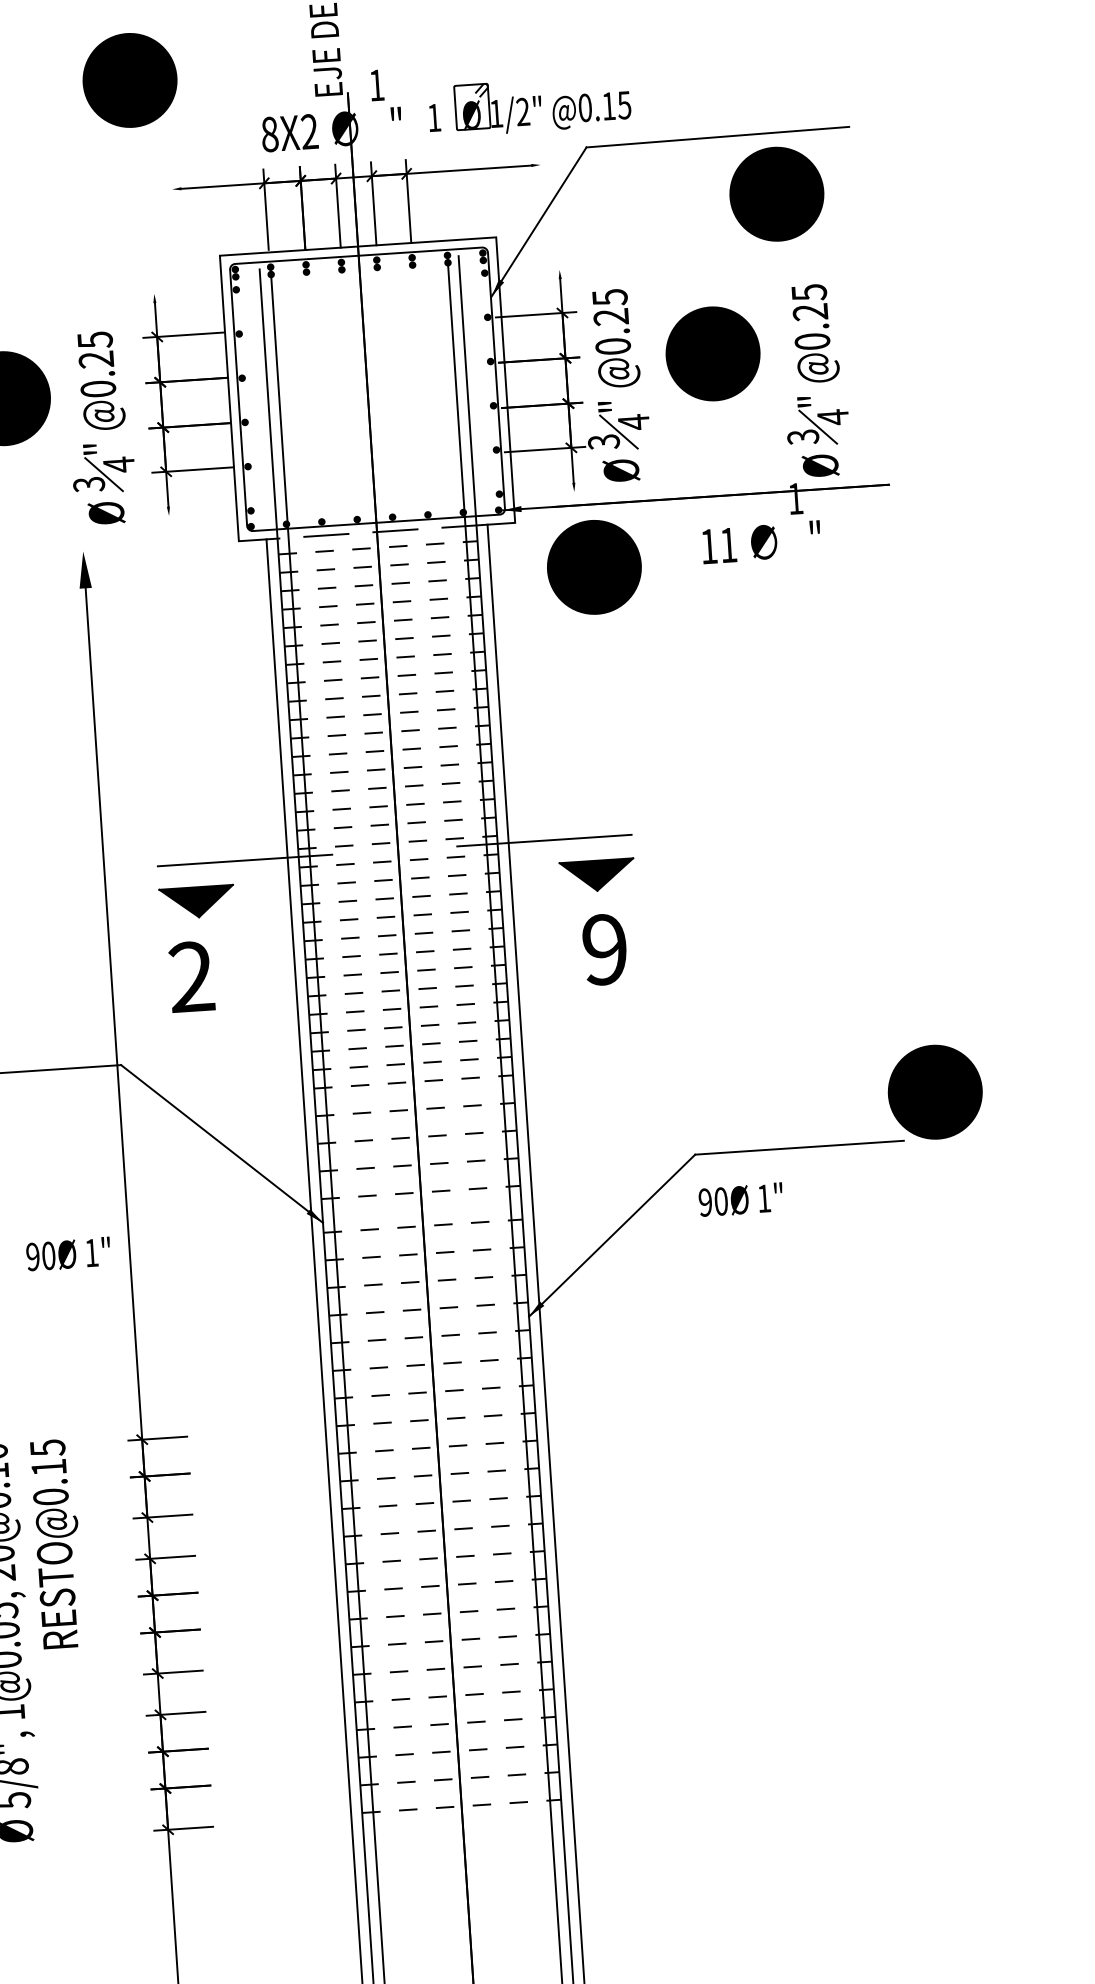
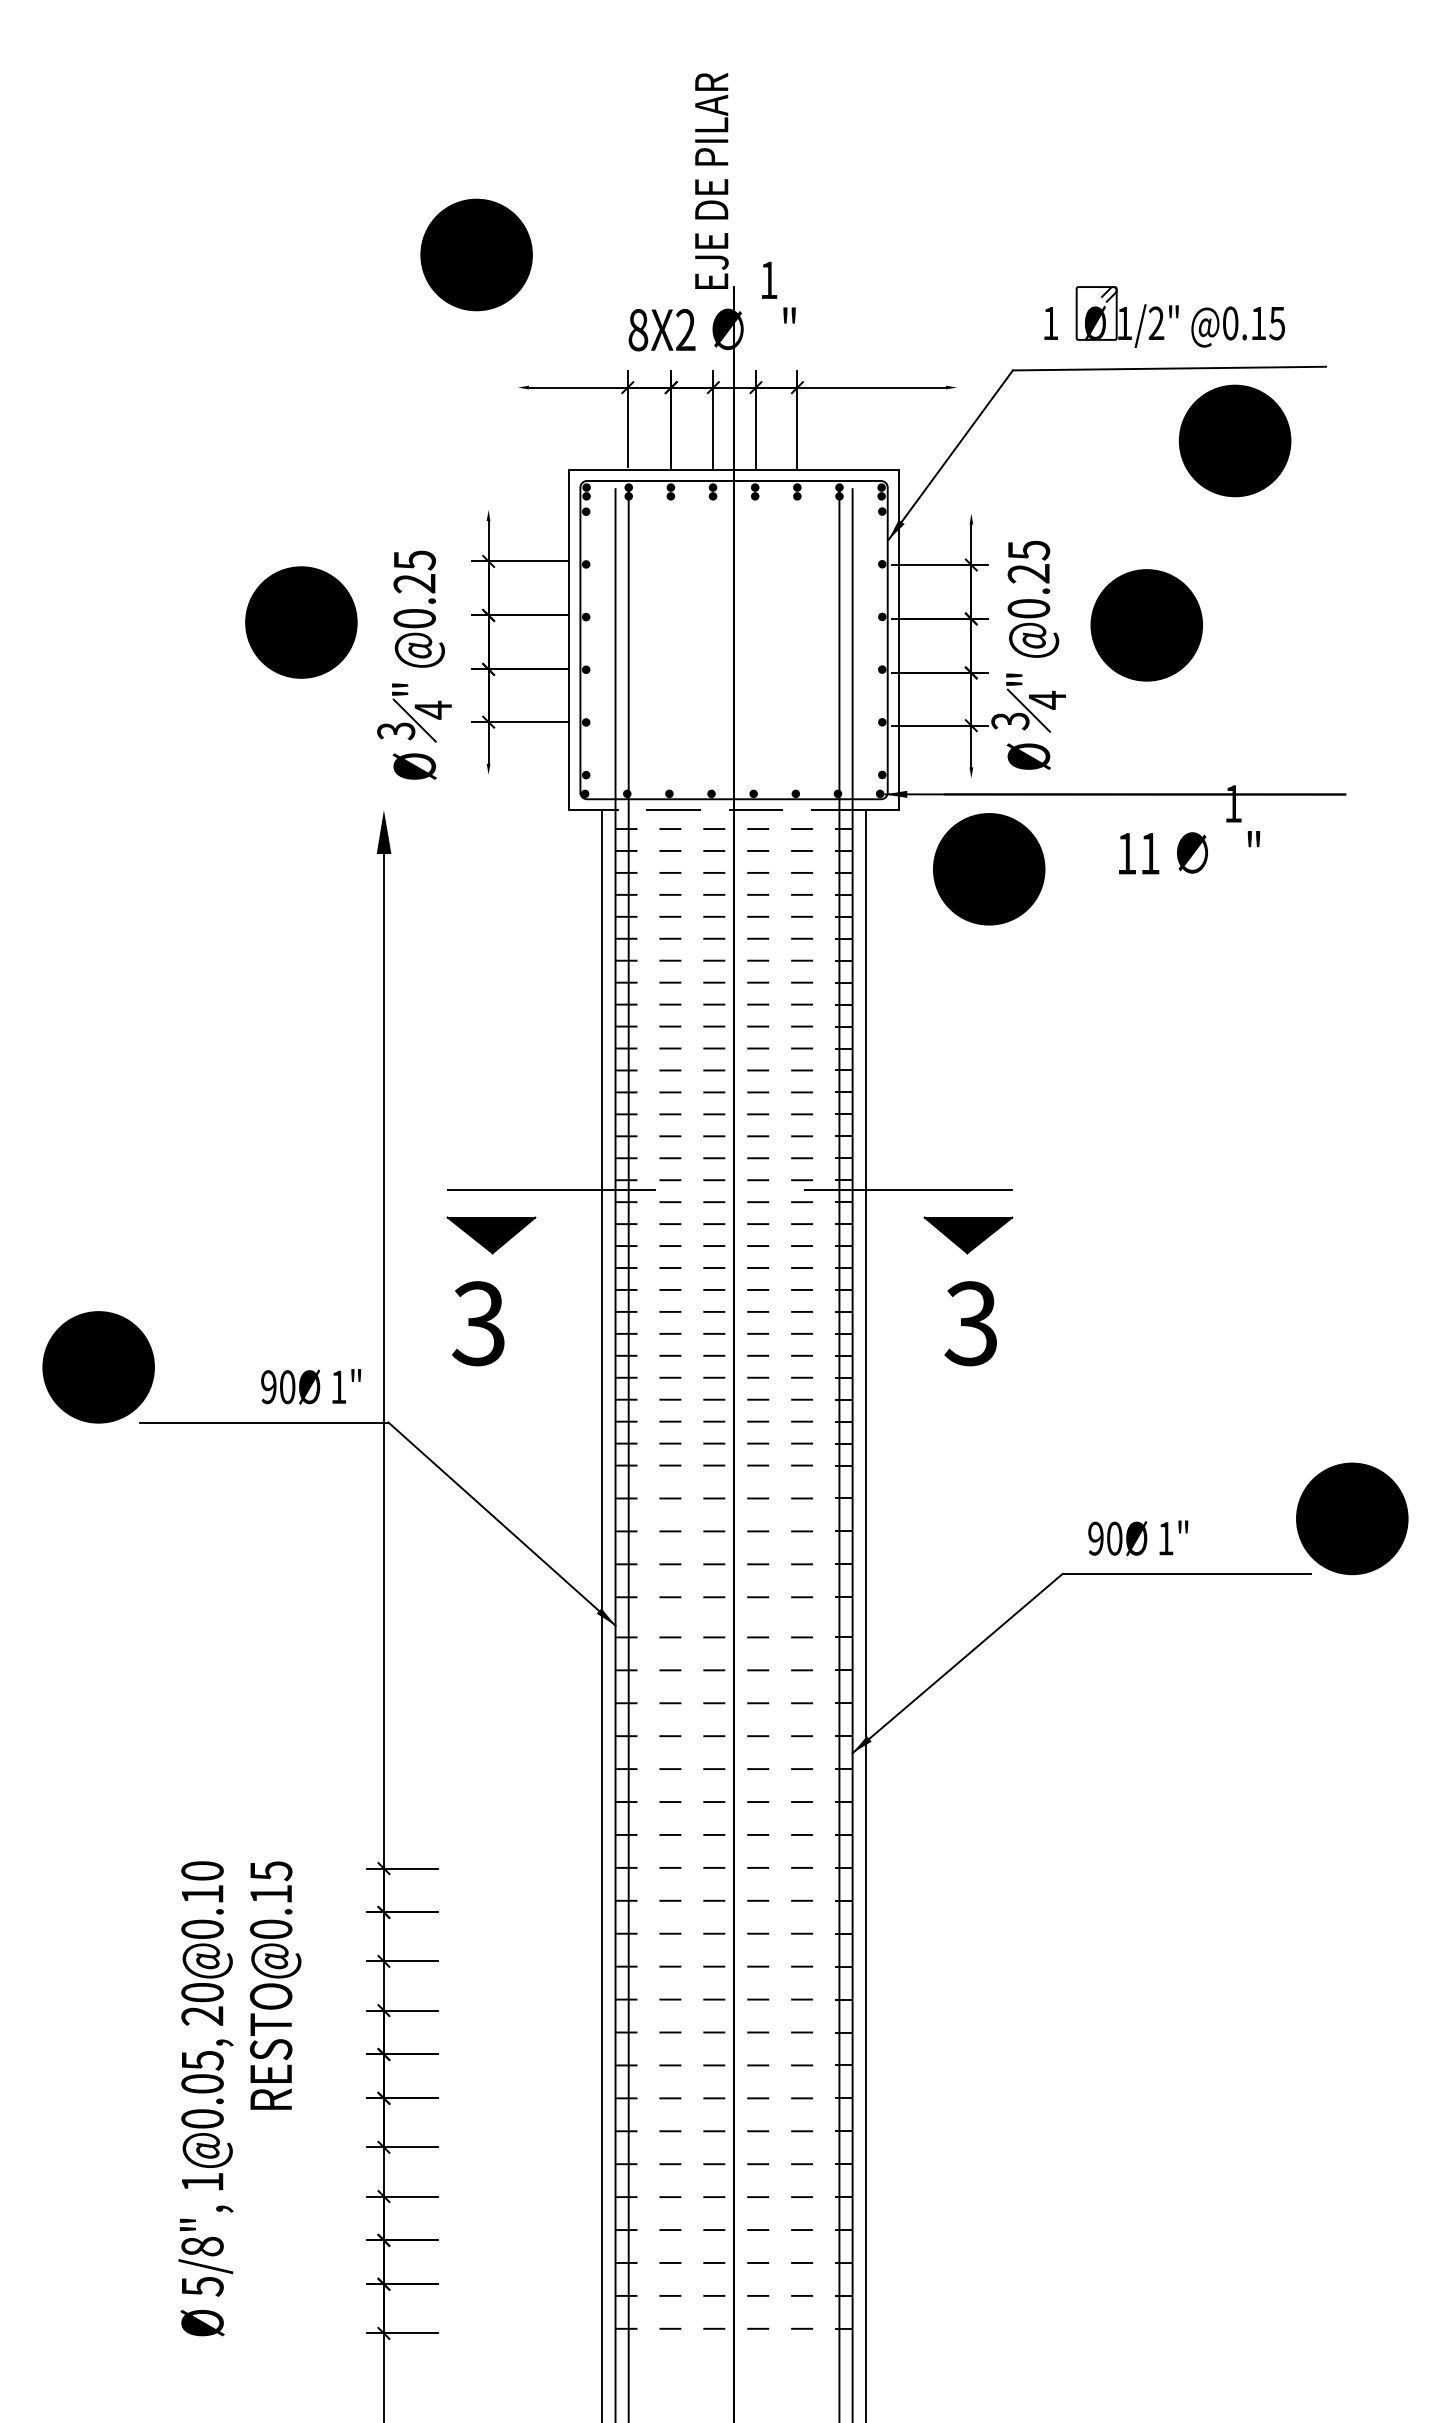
part: (529, 105) -> (1164, 316), moved
part: (814, 380) -> (1265, 664), removed
text: (604, 949) -> (970, 1323), 9 -> 3
text: (191, 976) -> (478, 1323), 2 -> 3
text: (741, 1200) -> (1138, 1538), moved
text: (68, 1253) -> (311, 1386), moved

